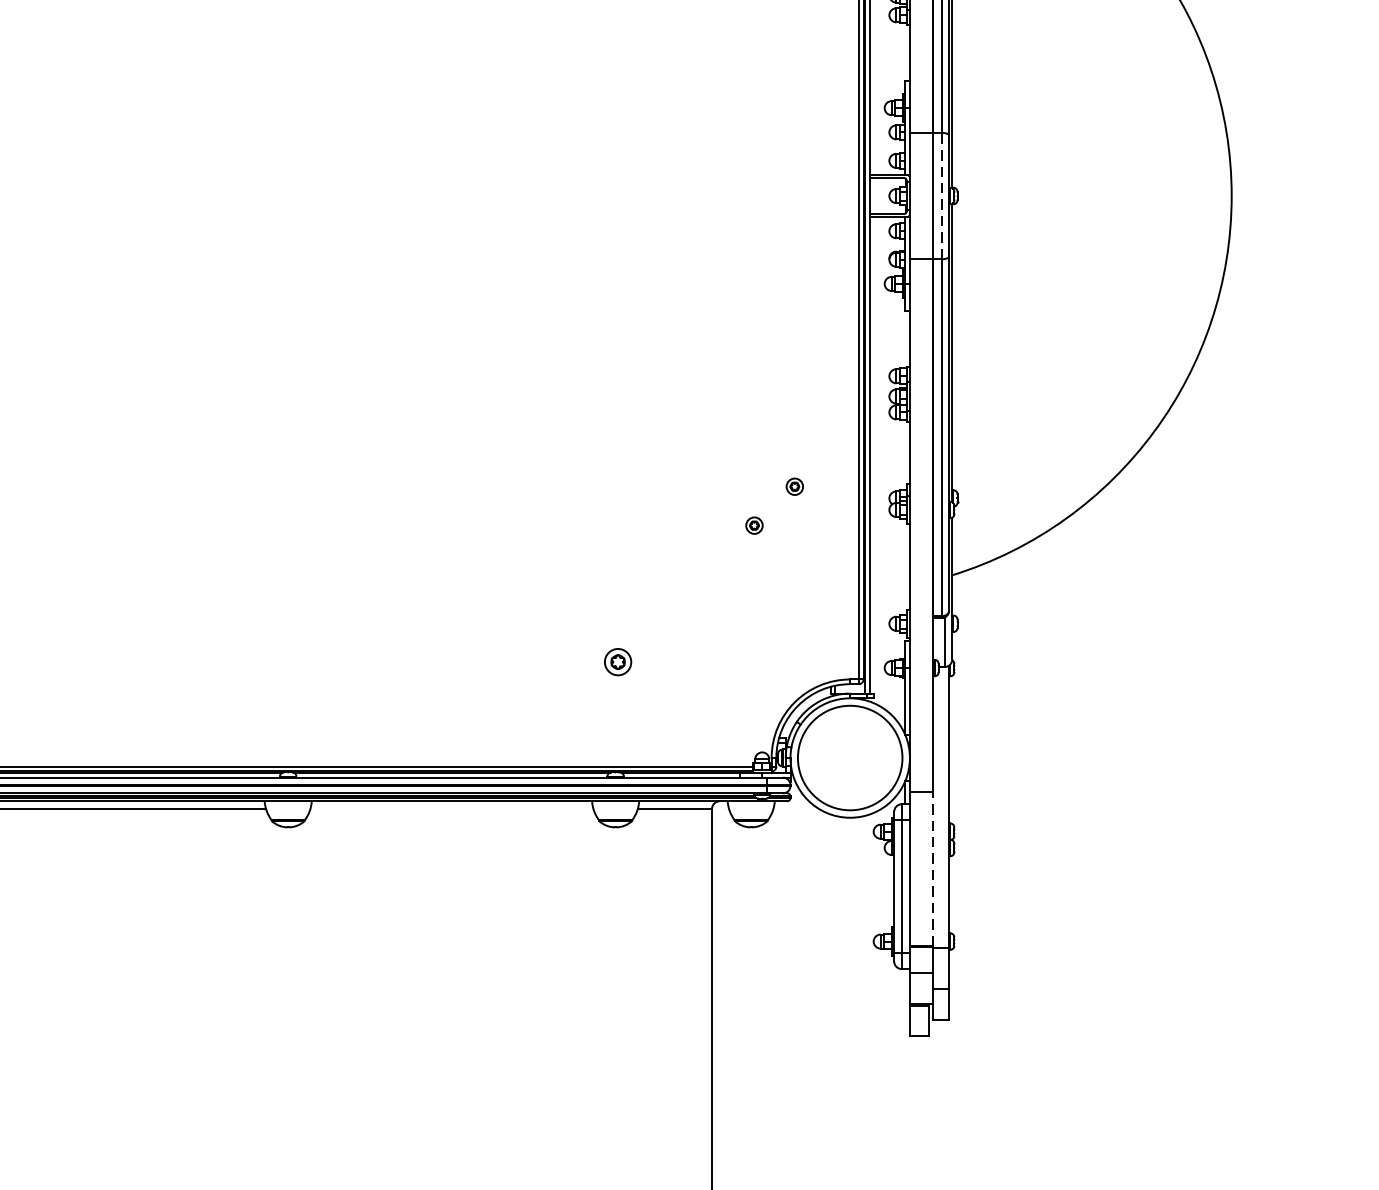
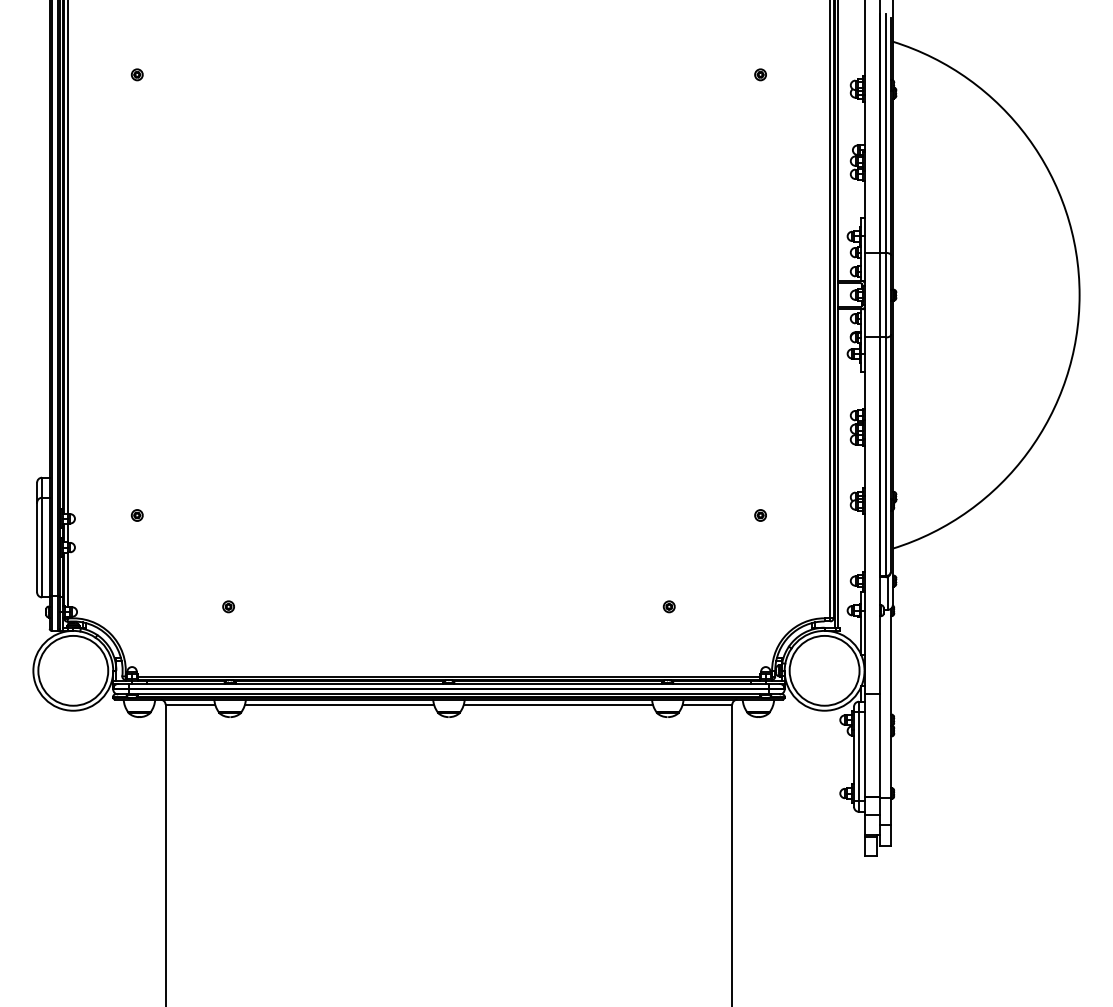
line: (941, 195) -> (885, 294), dashed -> solid
part: (794, 486) -> (787, 489), removed
part: (616, 661) -> (668, 606), size x0.62
line: (450, 808) -> (557, 704), added
line: (933, 868) -> (880, 744), dashed -> solid

